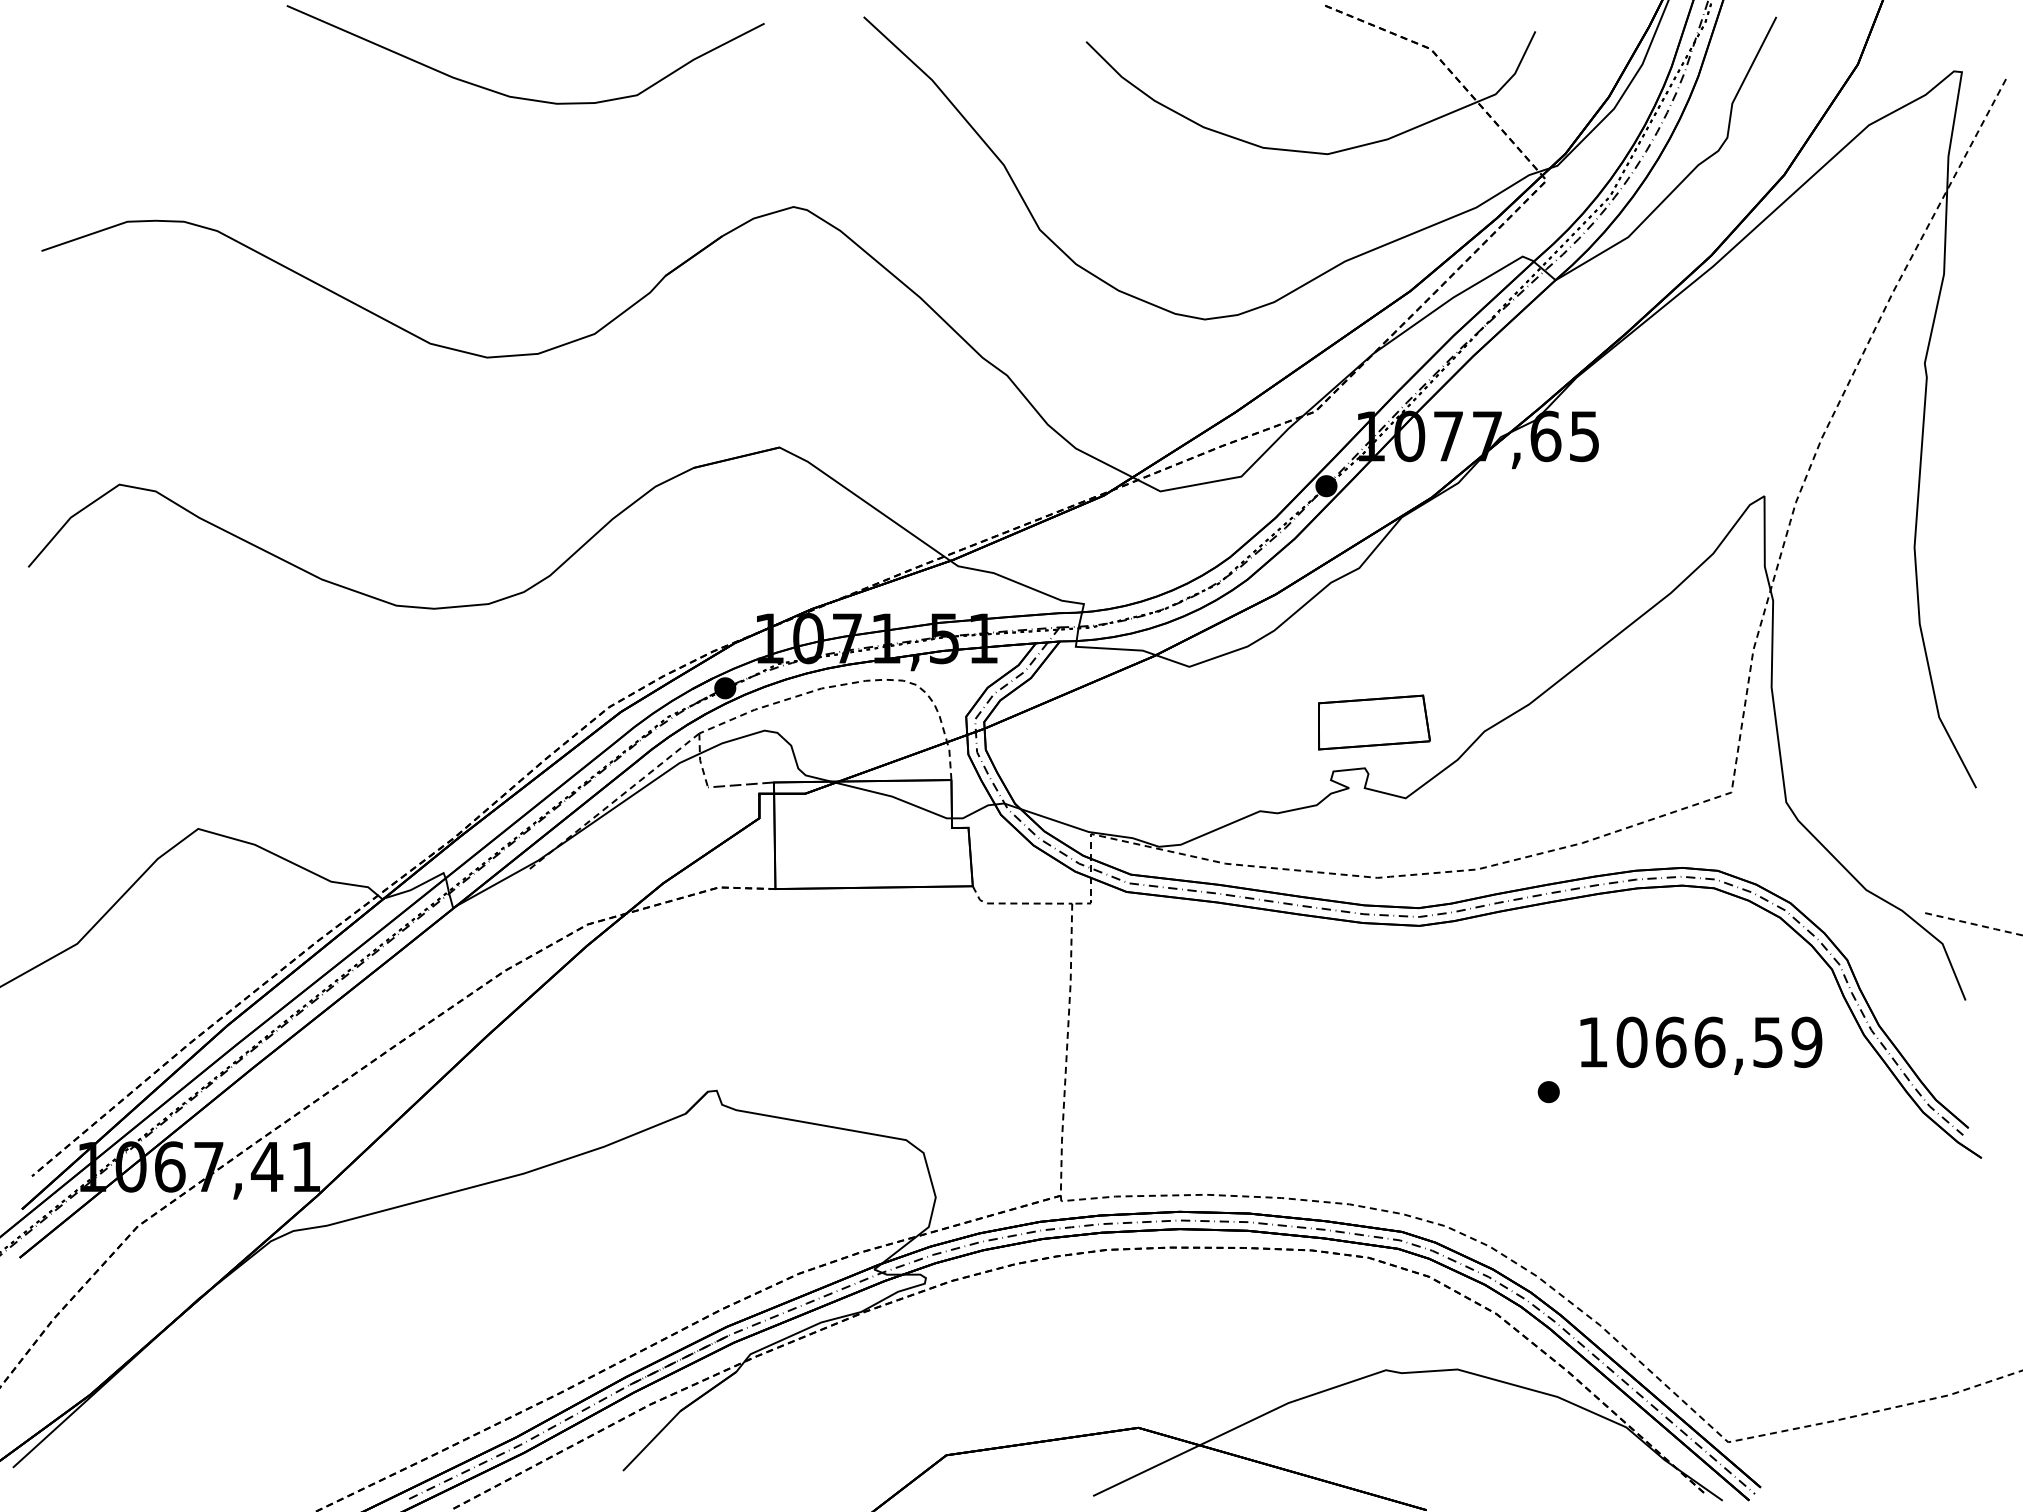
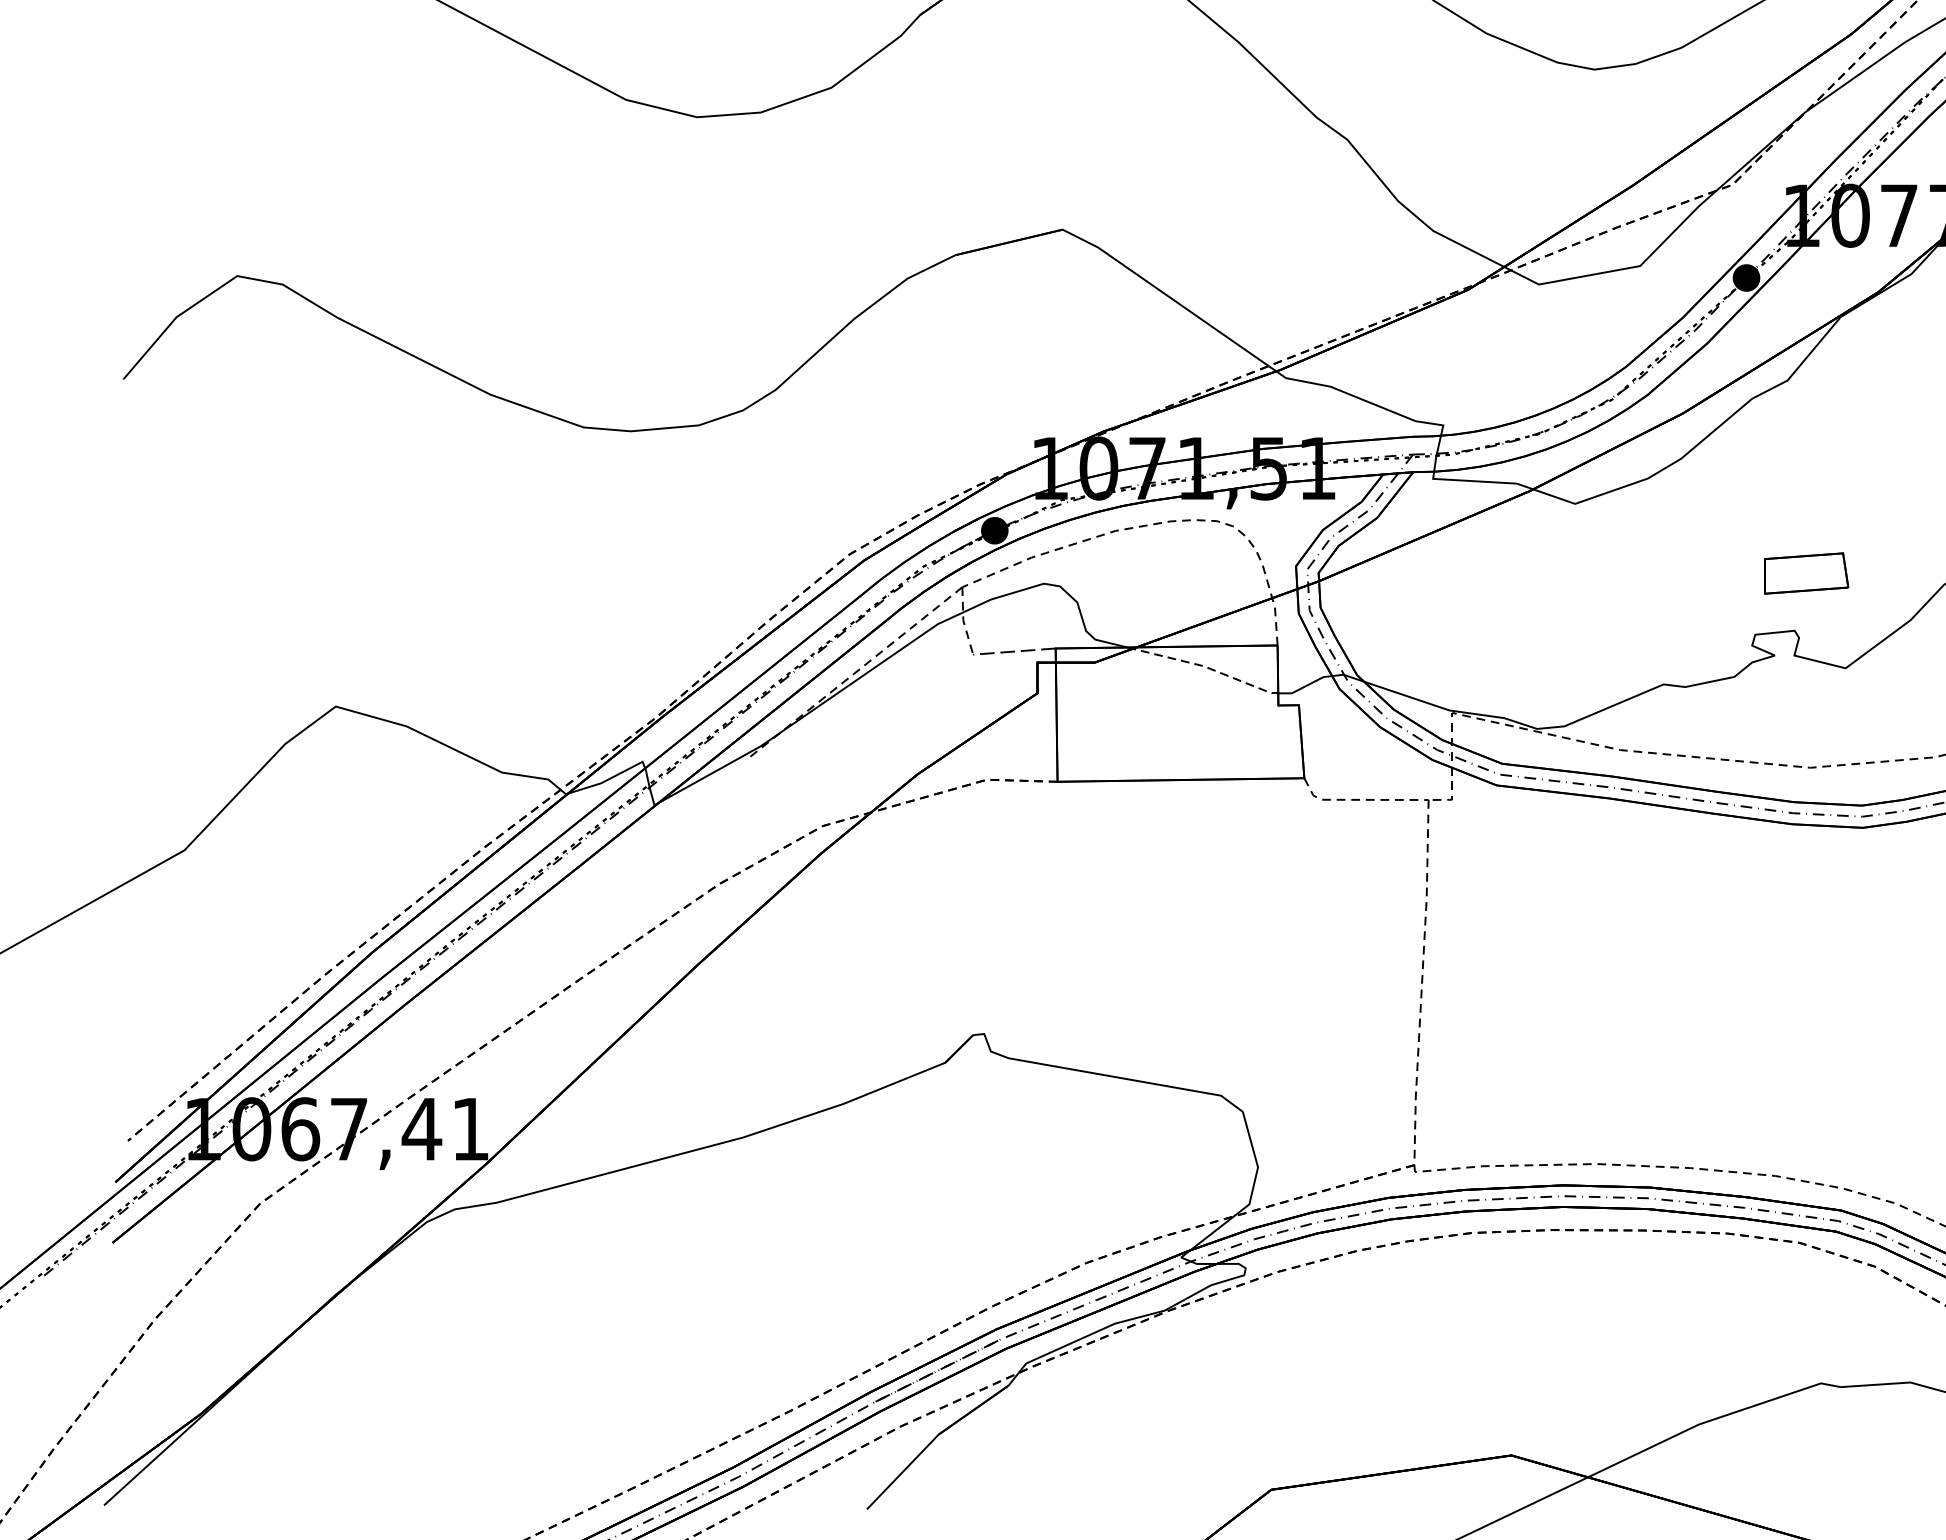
part: (1374, 722) -> (1806, 573), size x0.6
line: (892, 796) -> (1203, 666), solid -> dashed

